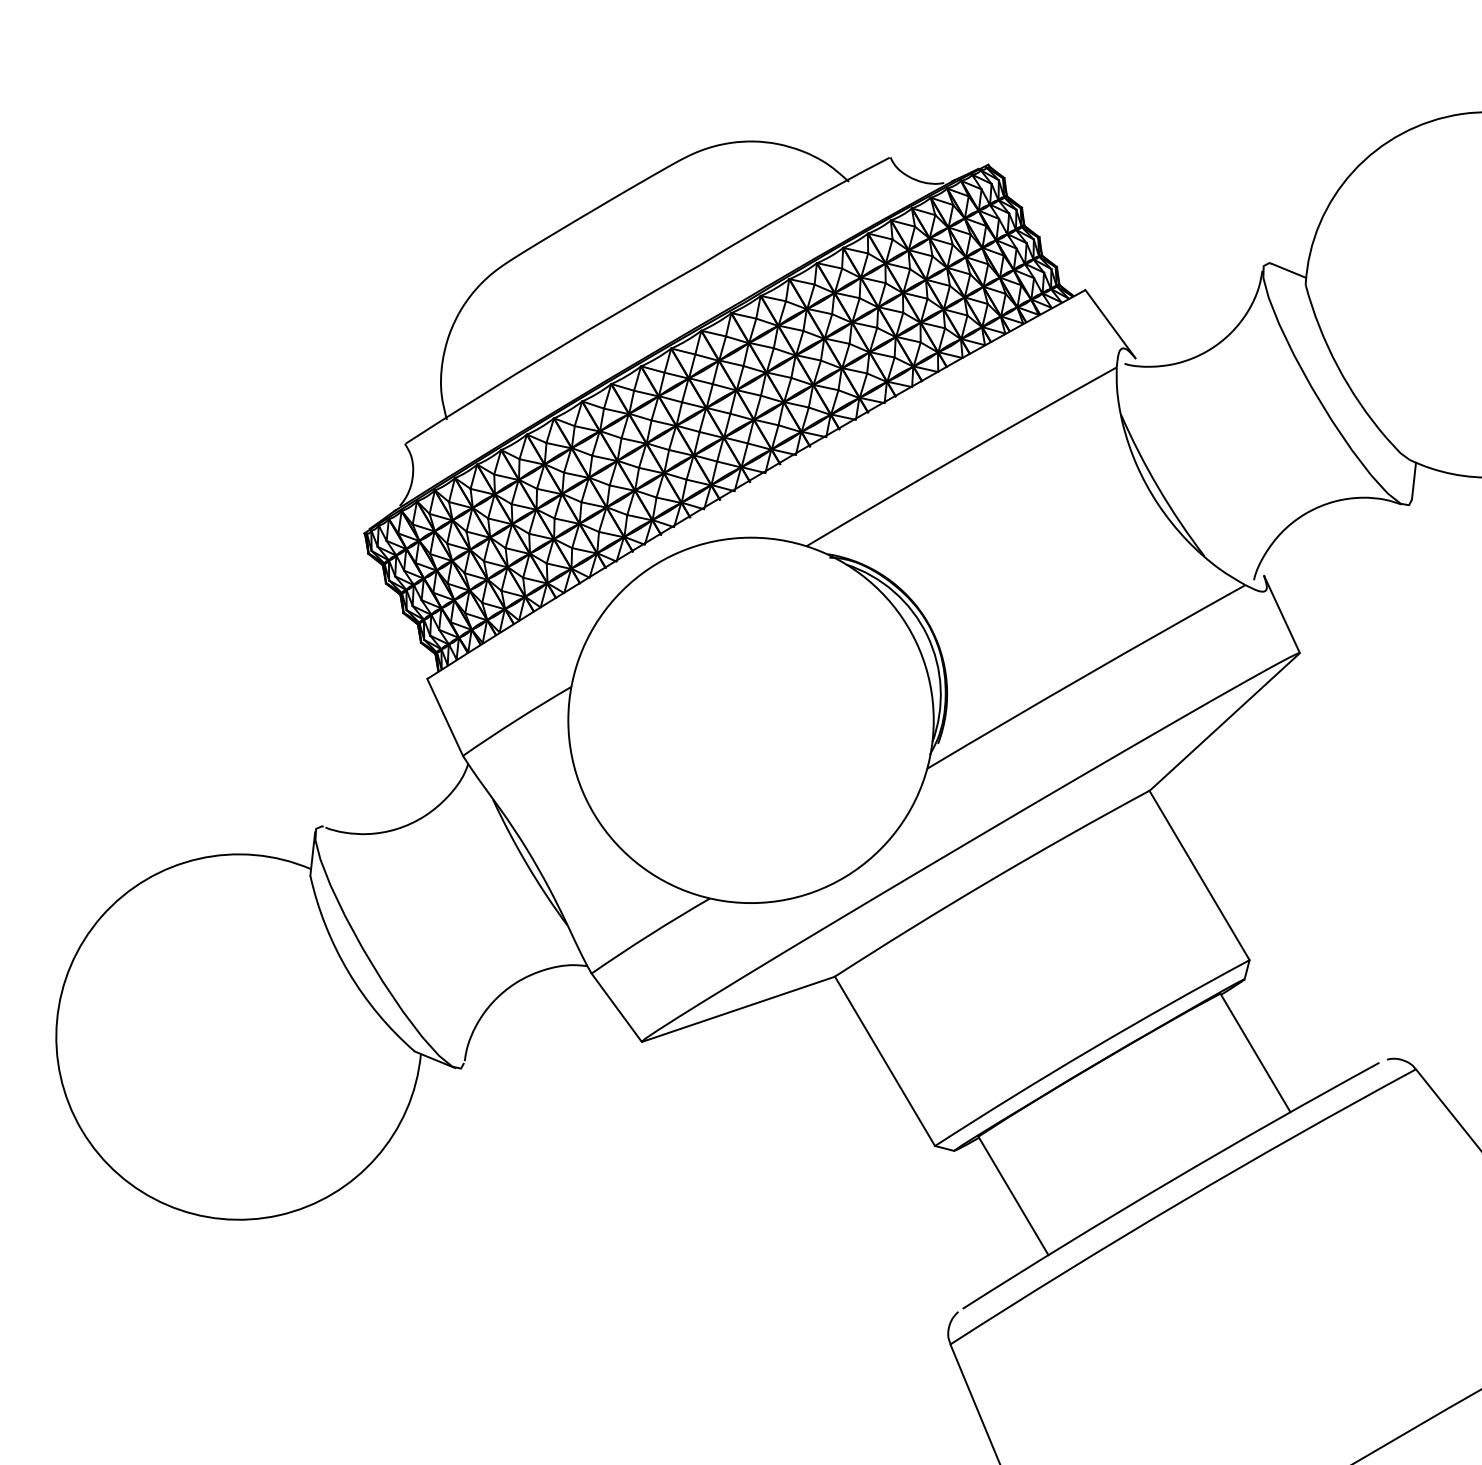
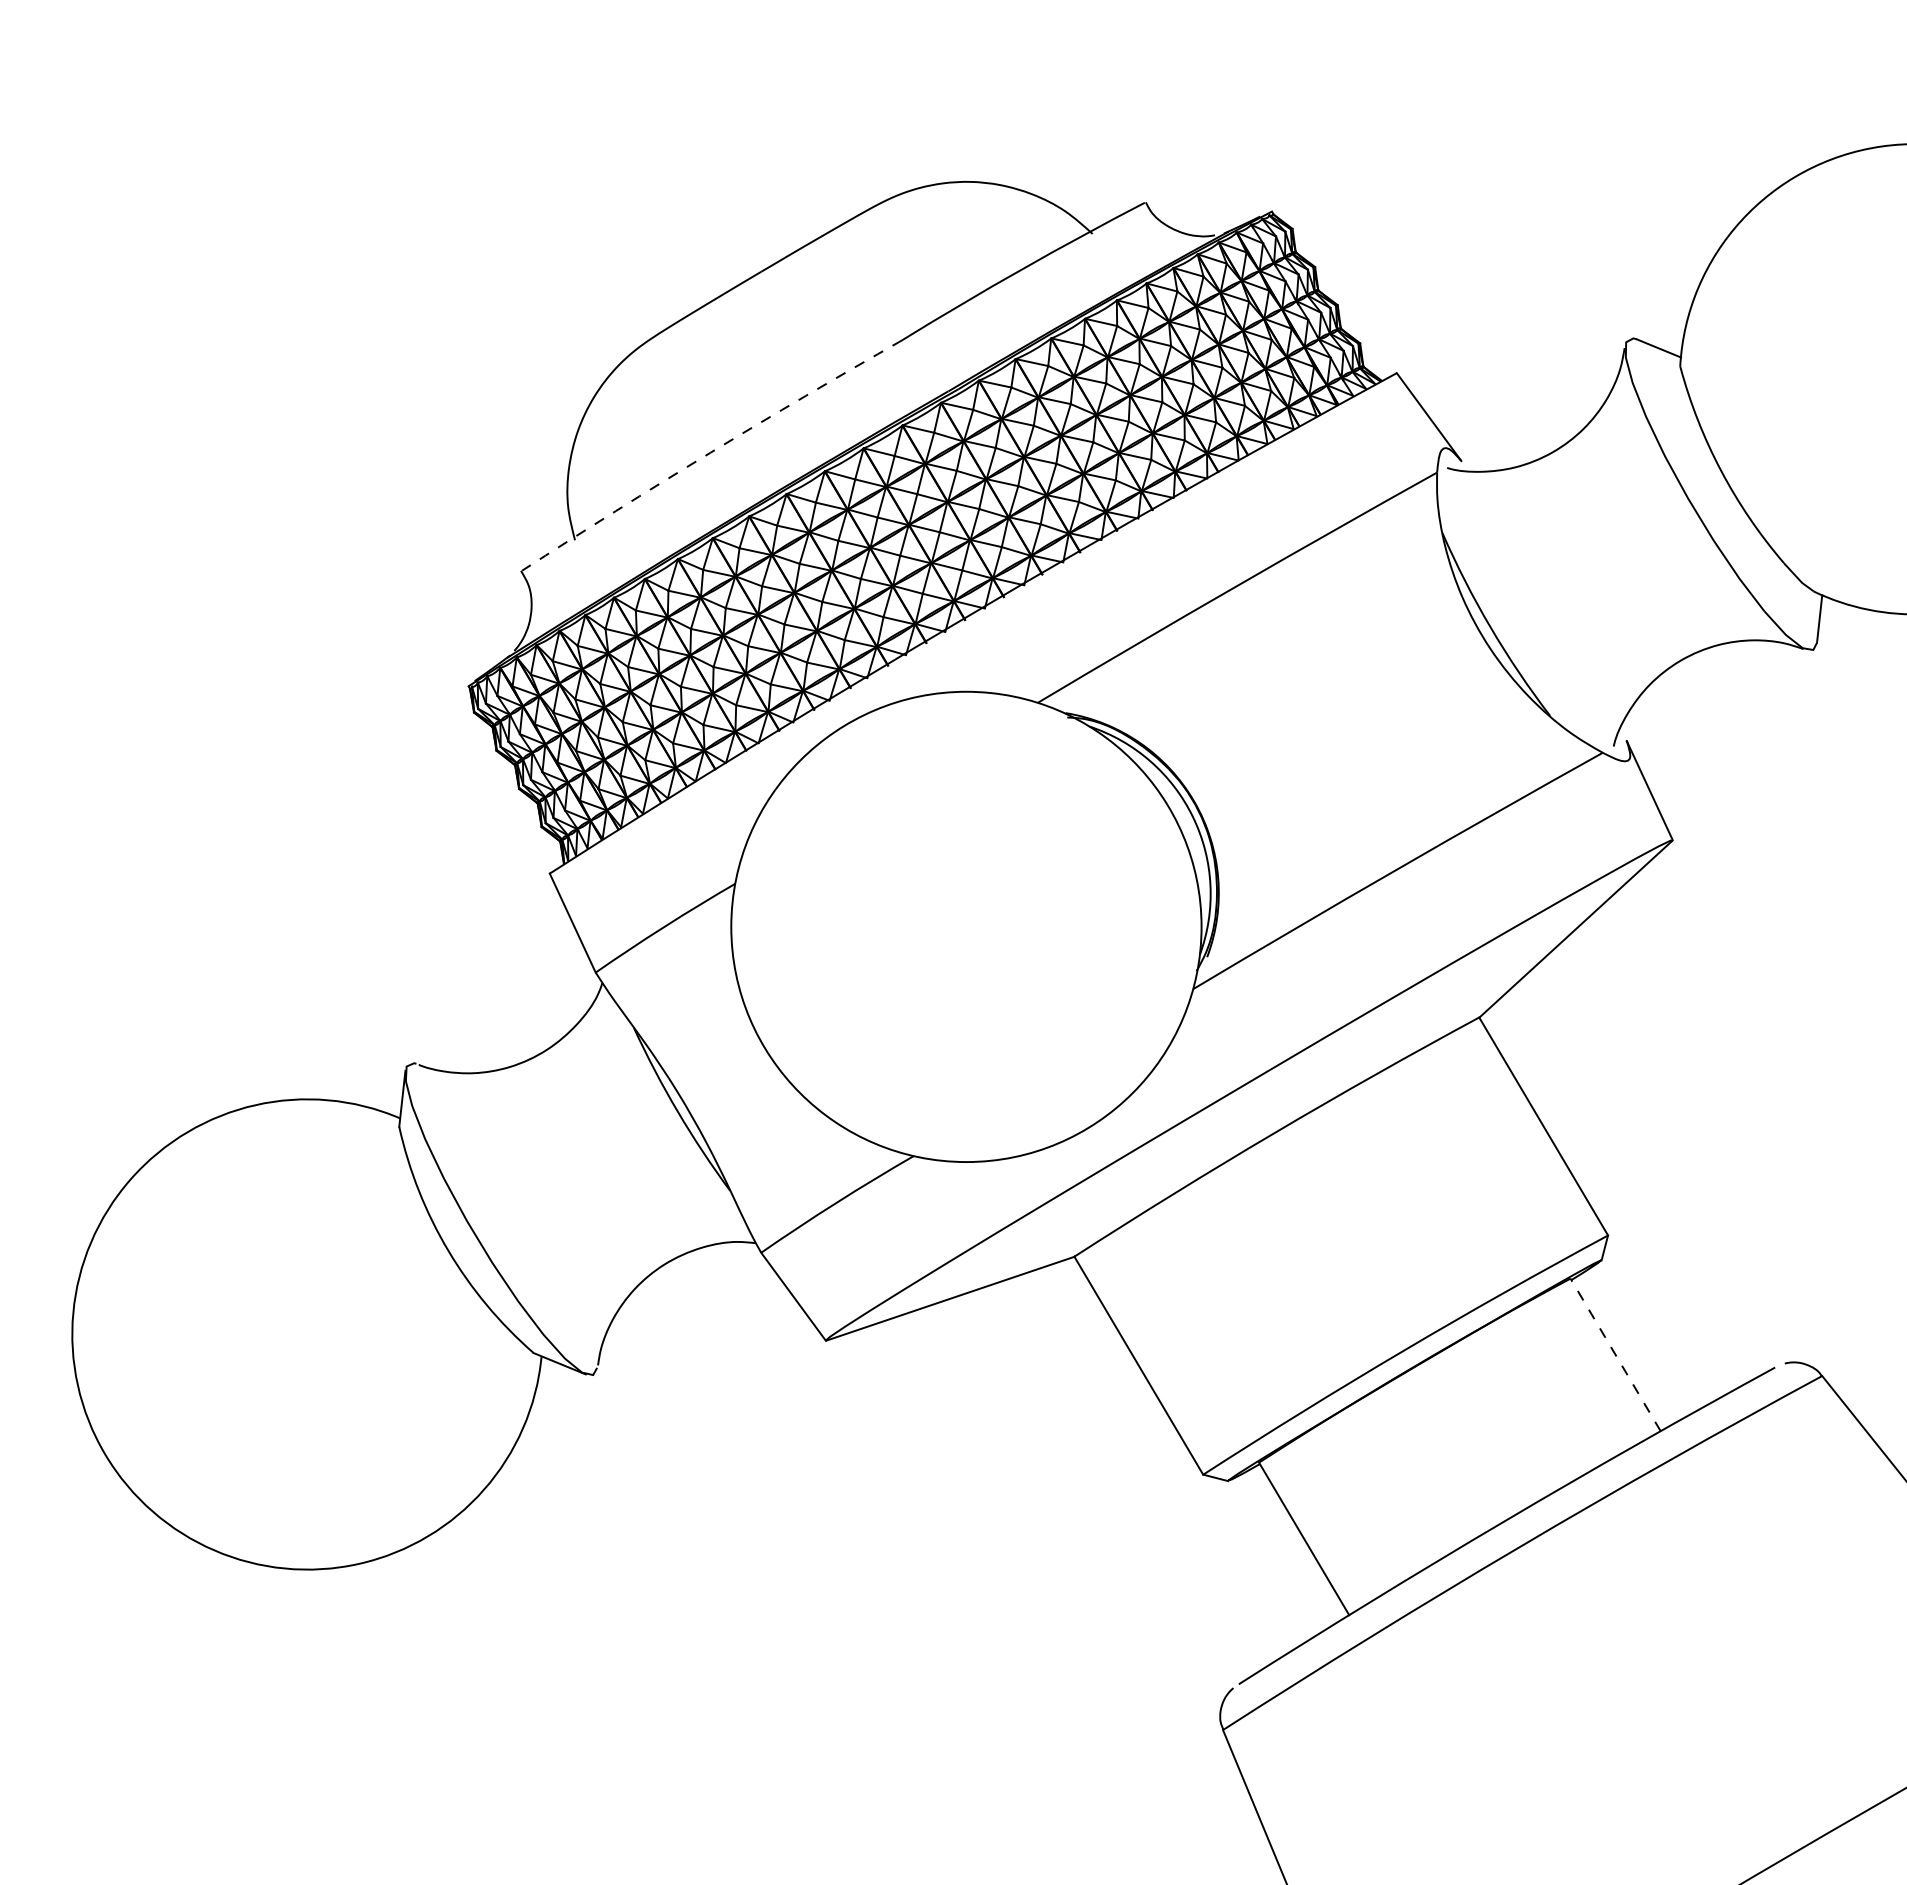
arc: (552, 351) -> (710, 452), solid -> dashed
line: (1255, 1052) -> (1615, 1354), solid -> dashed

